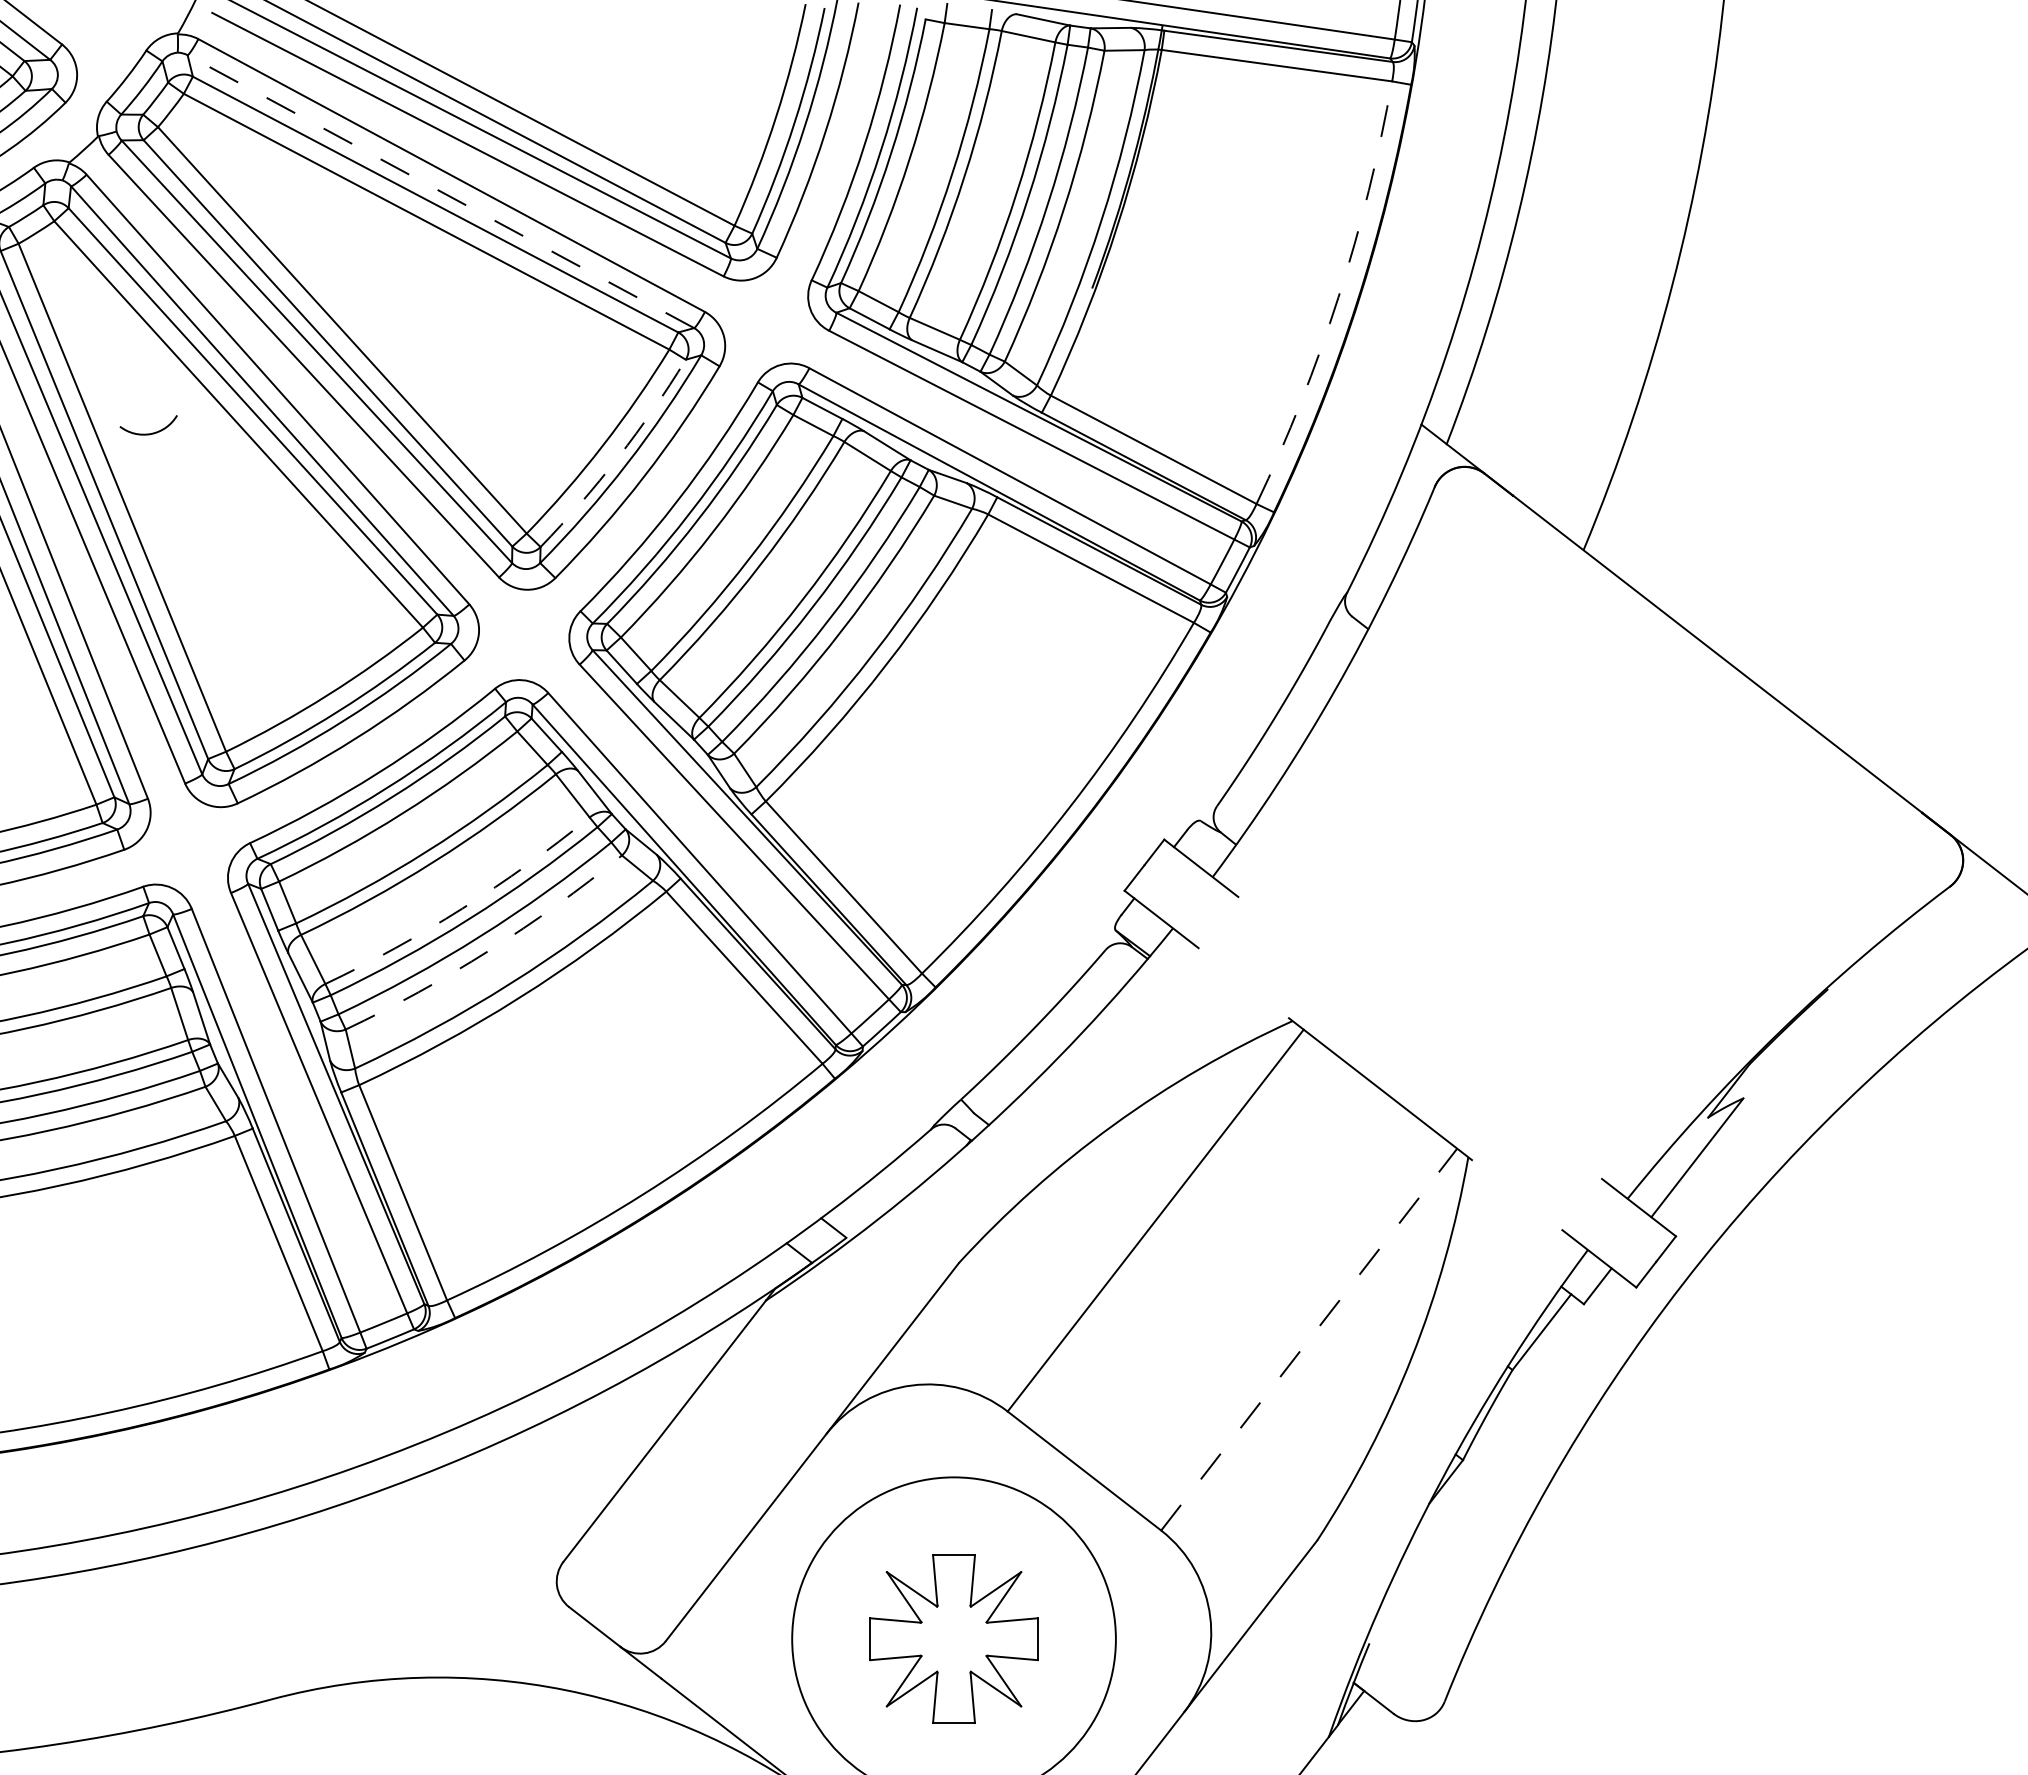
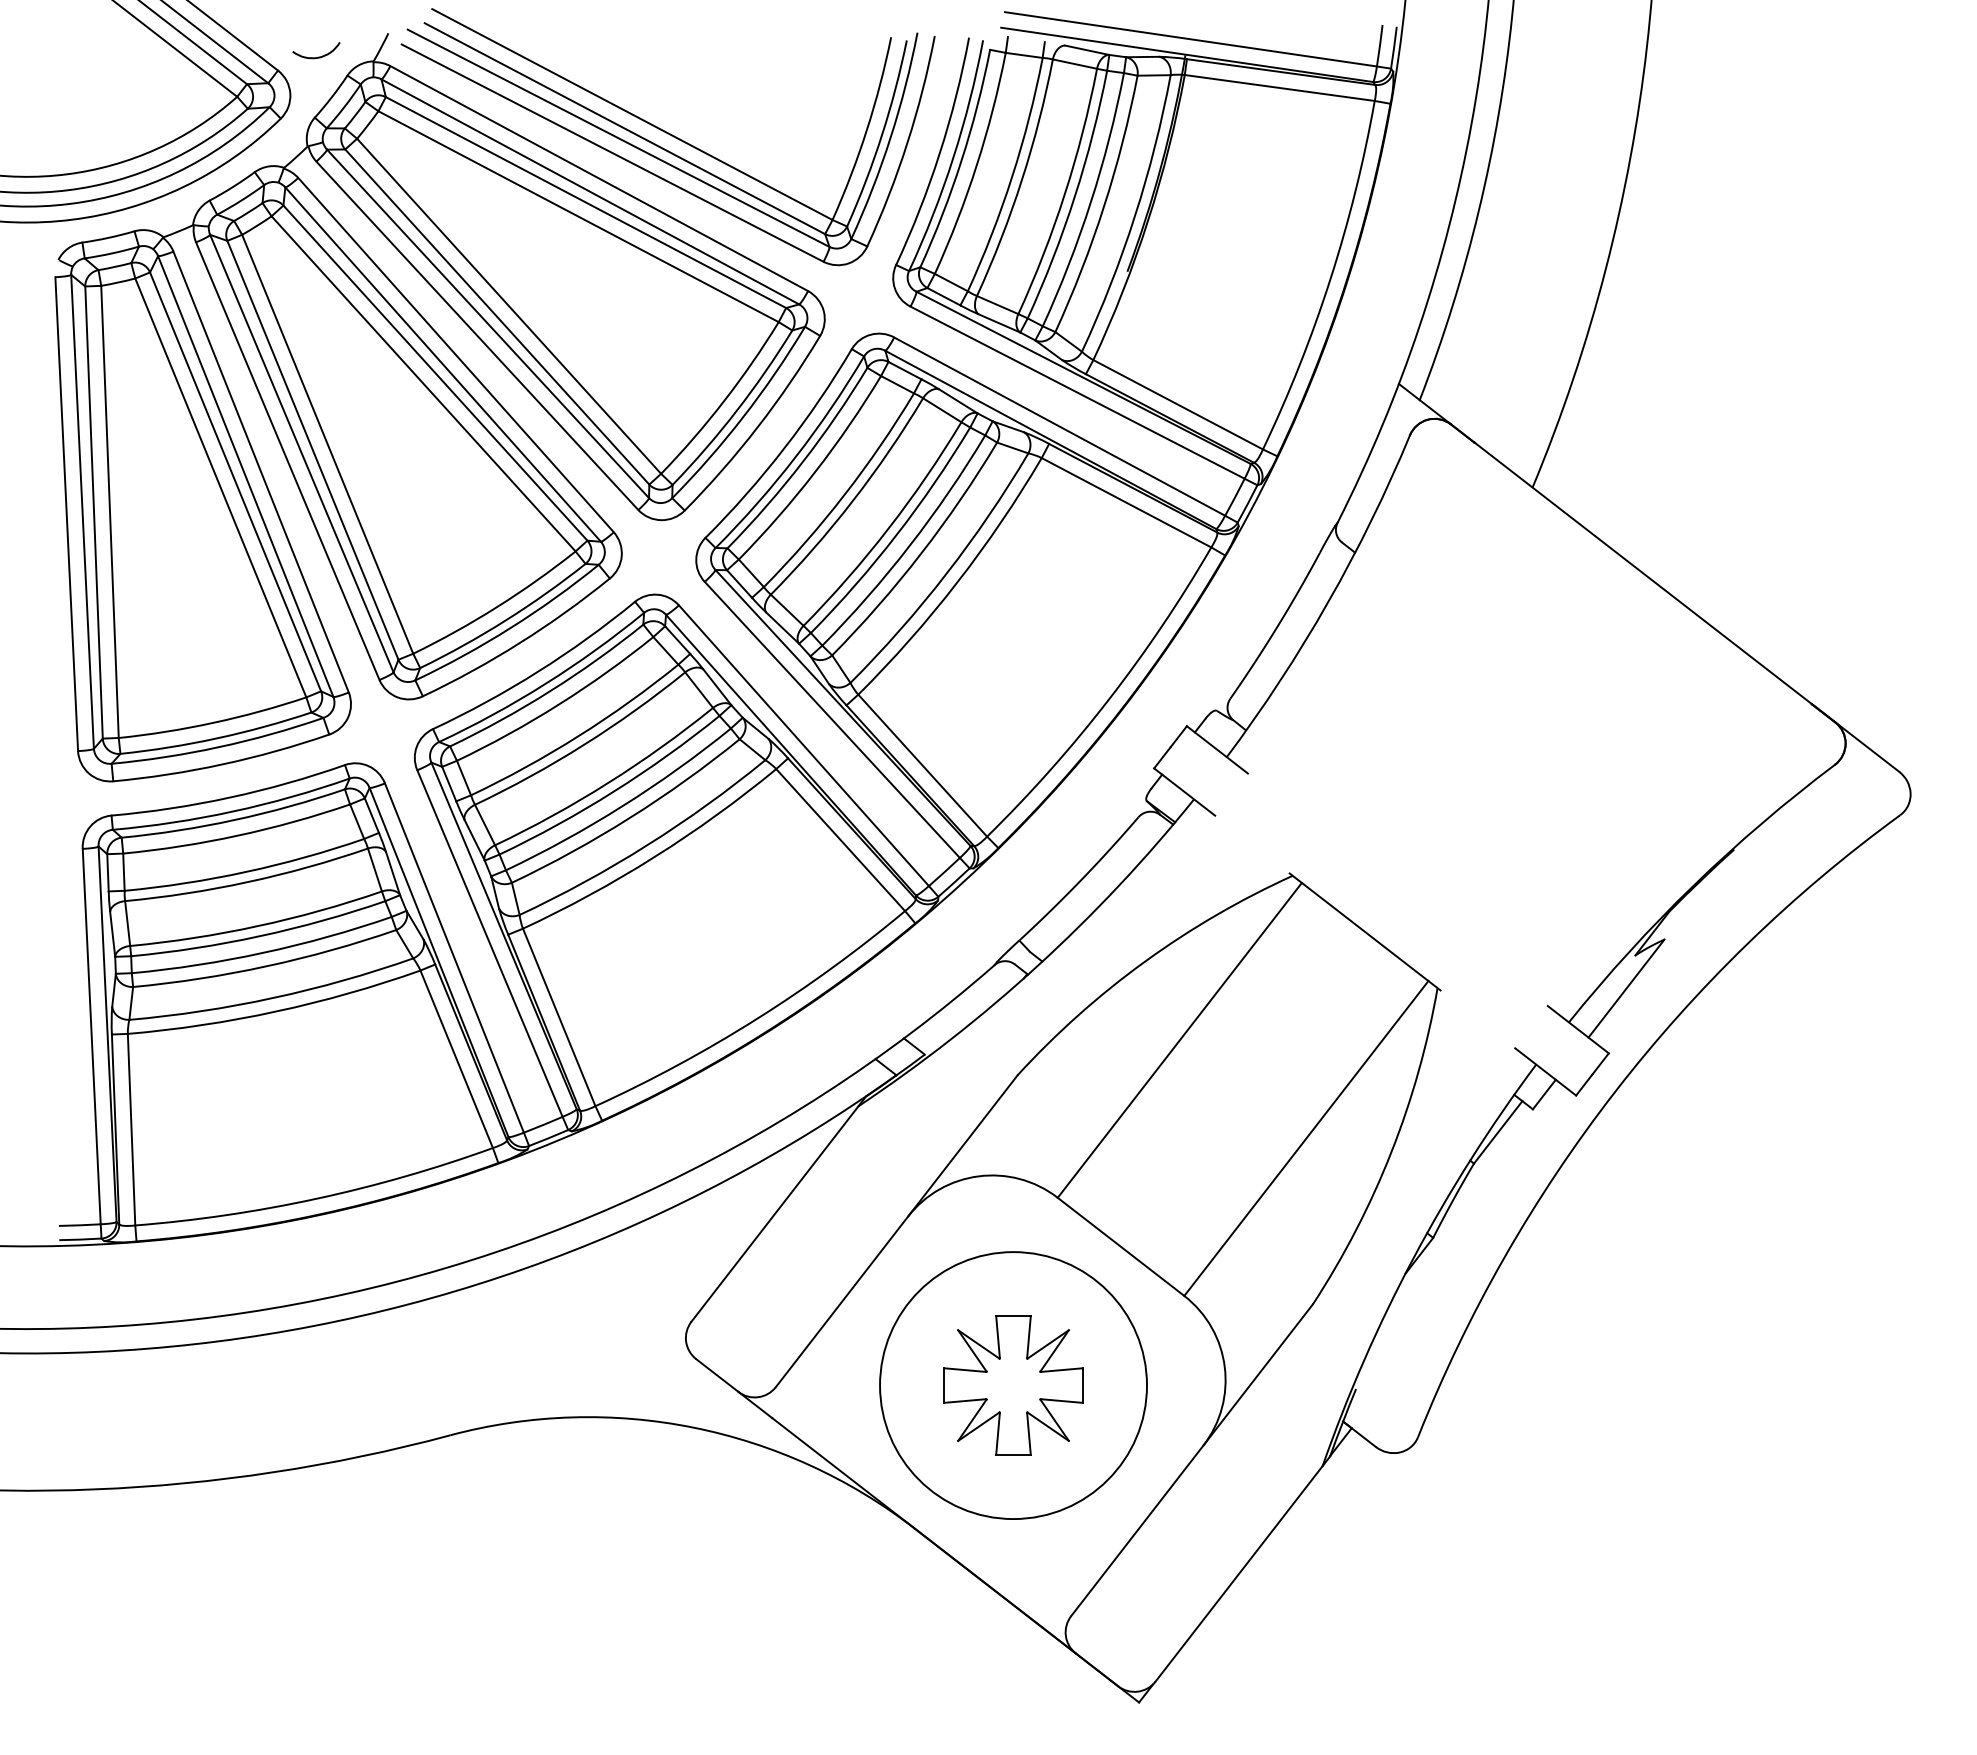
line: (439, 191) -> (589, 191), dashed -> solid
arc: (1338, 296) -> (1330, 278), dashed -> solid
curve: (151, 432) -> (318, 56), moved
arc: (618, 456) -> (736, 410), dashed -> solid
arc: (462, 909) -> (608, 783), dashed -> solid
arc: (489, 950) -> (630, 817), dashed -> solid
line: (1309, 1339) -> (1306, 1138), dashed -> solid

